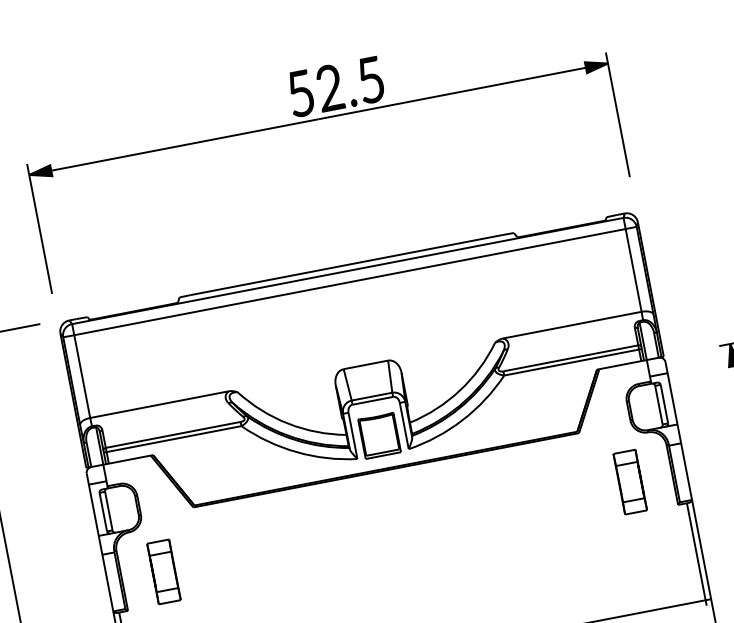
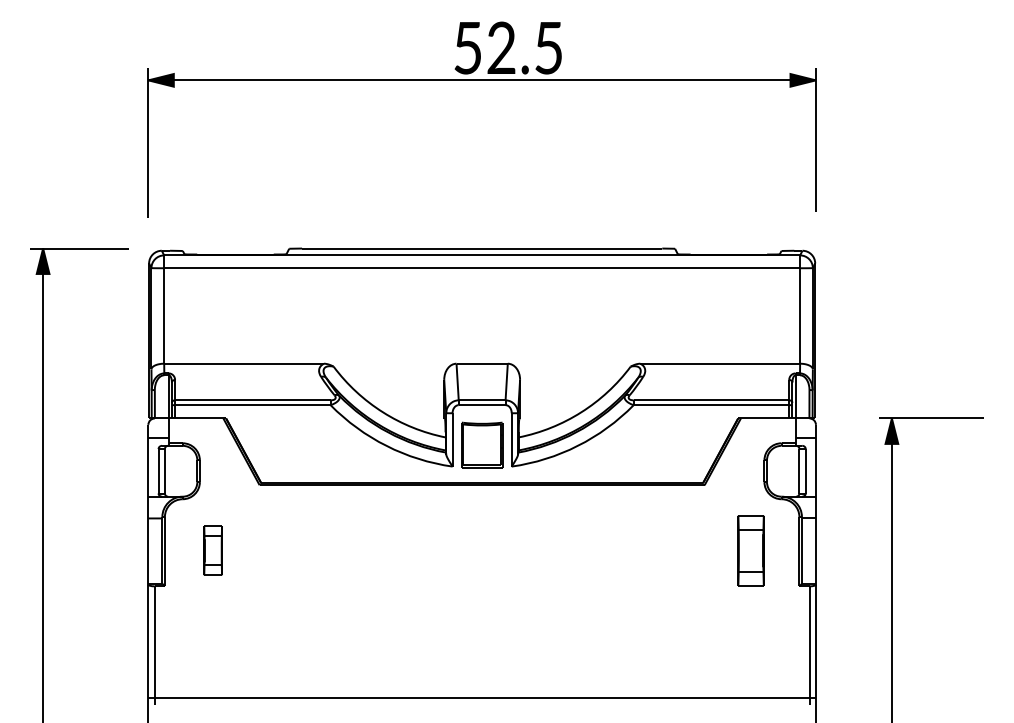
part: (163, 571) -> (212, 550), size x0.7

